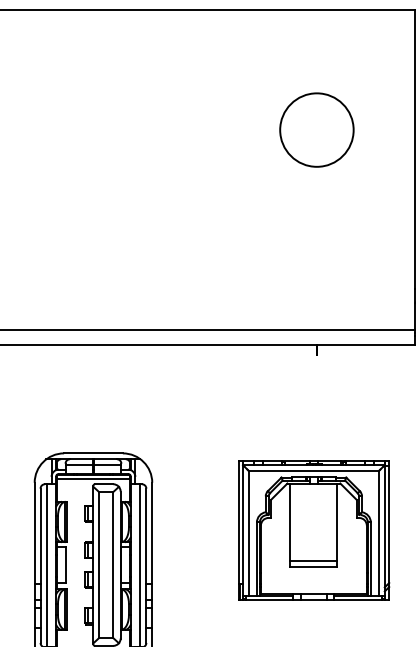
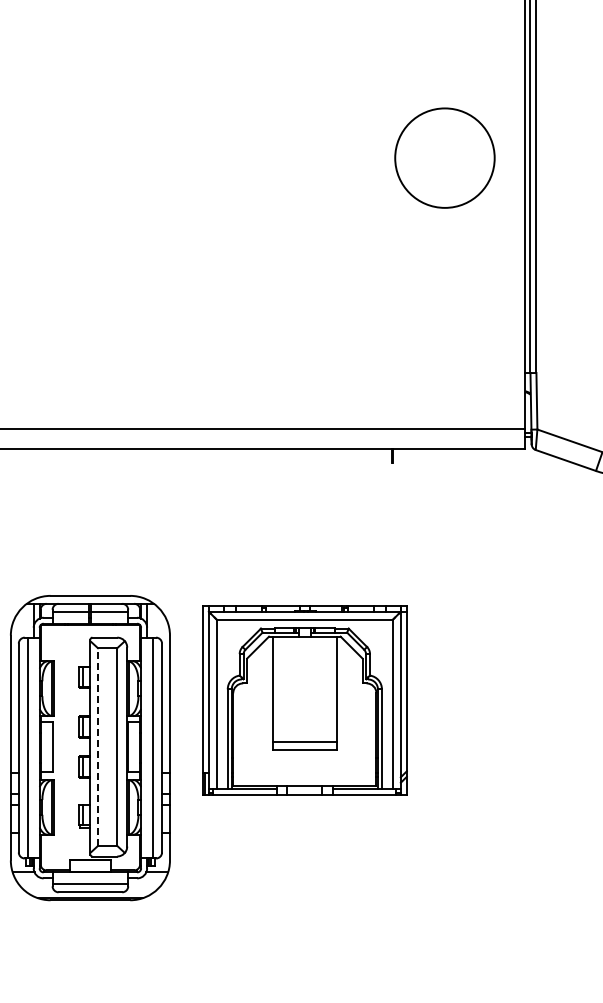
circle: (316, 129) -> (444, 157), moved
line: (93, 478) -> (90, 630), removed
part: (313, 530) -> (304, 700), moved
line: (98, 565) -> (97, 747), solid -> dashed

